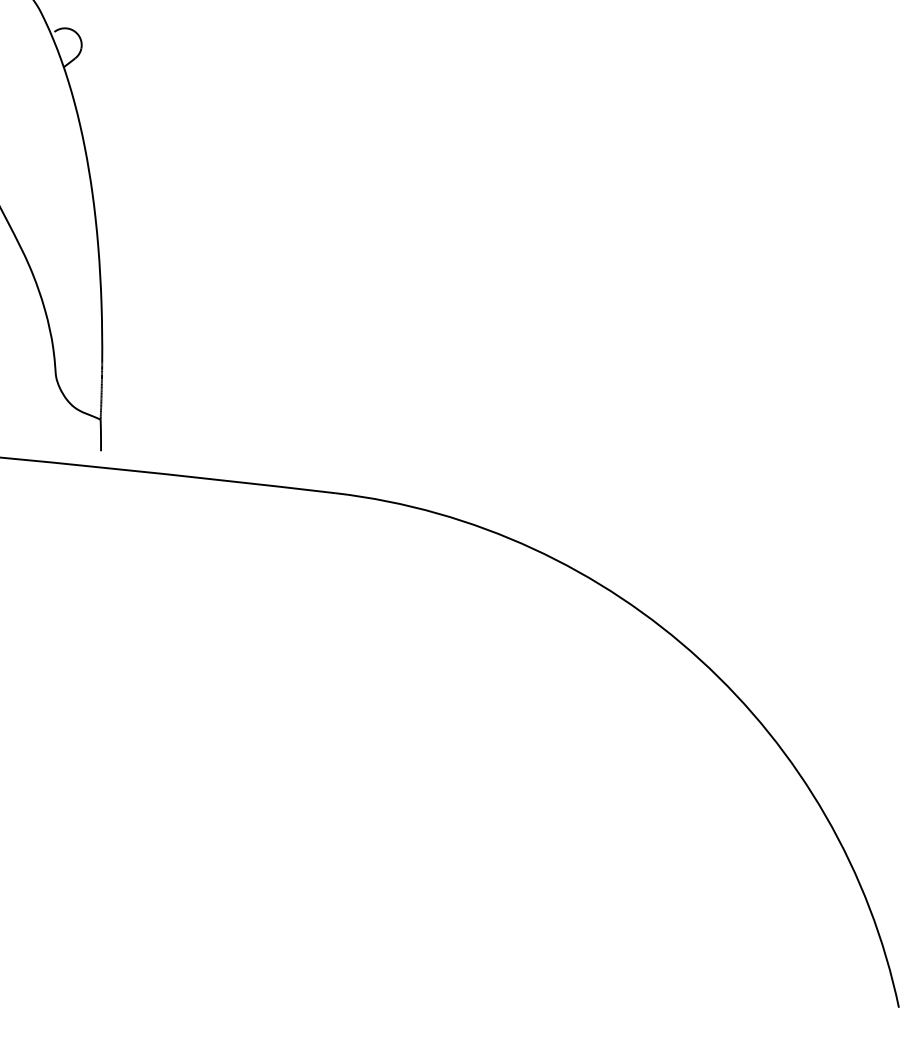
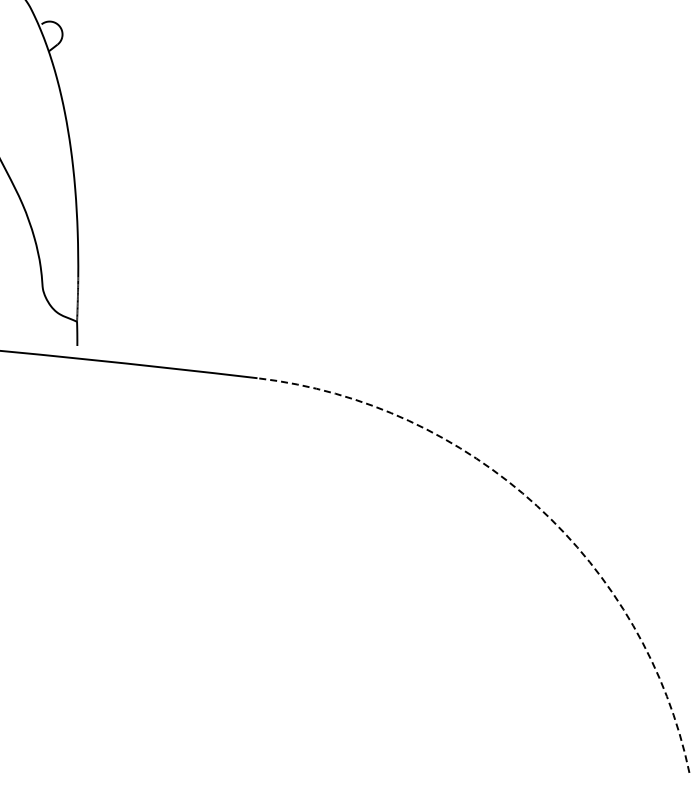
arc: (700, 659) -> (537, 505), solid -> dashed

